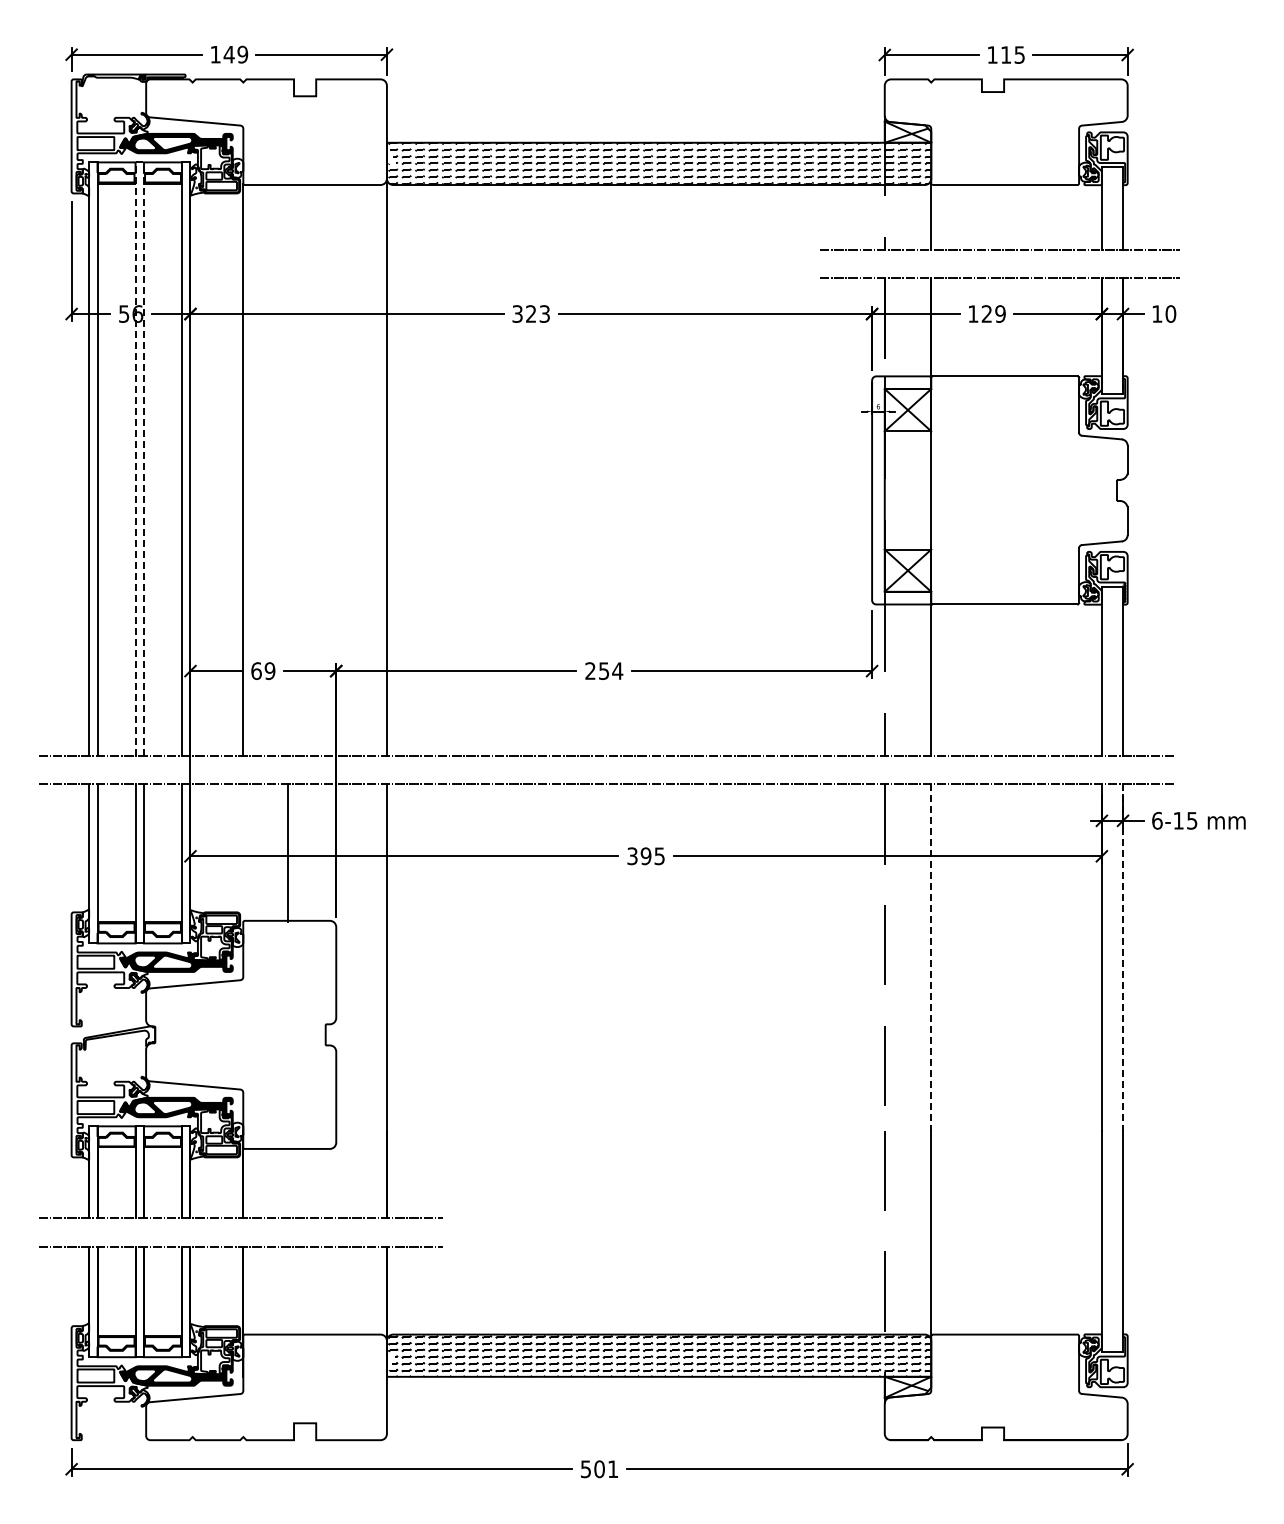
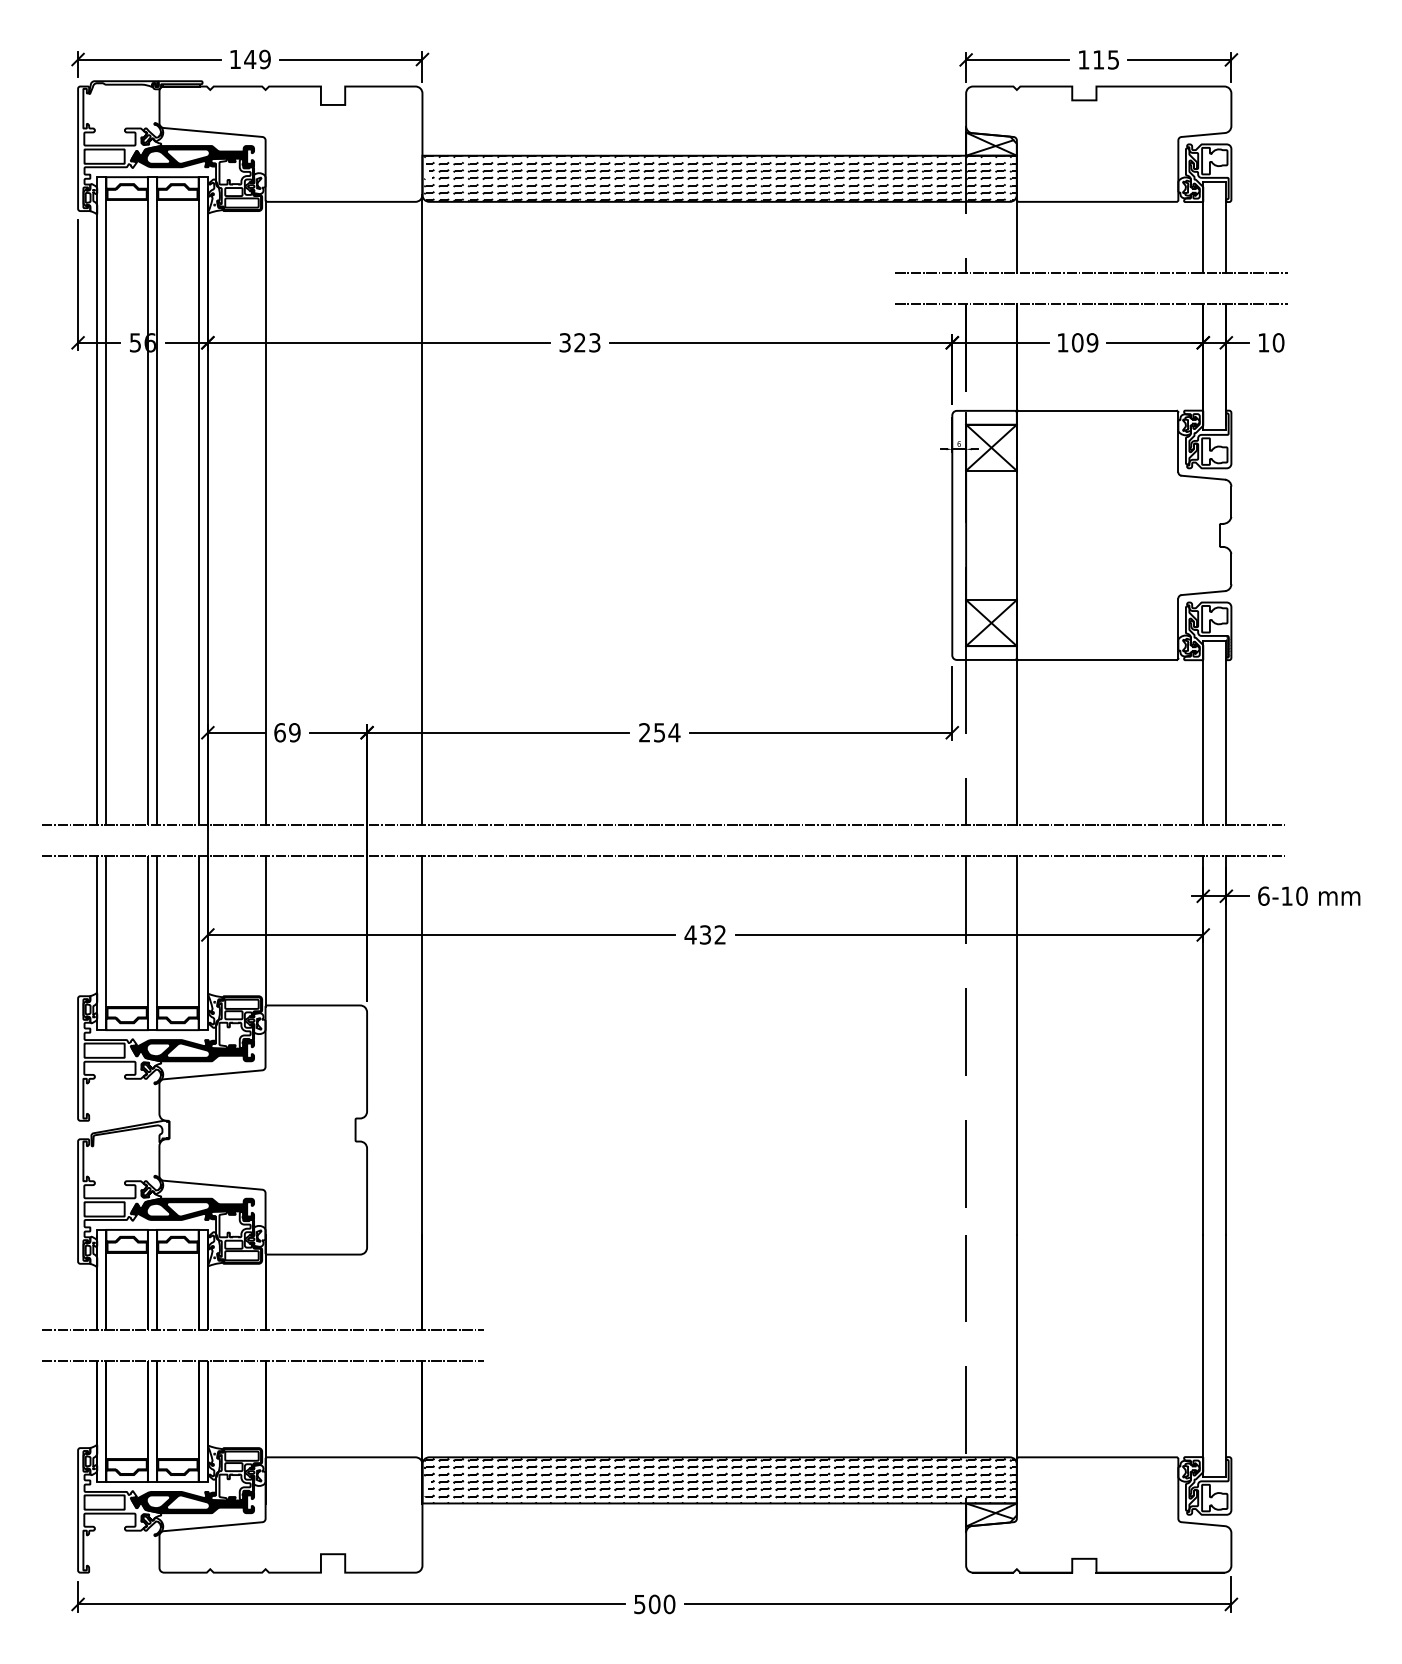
line: (140, 162) -> (153, 177), dashed -> solid
text: (986, 313) -> (1077, 342), 129 -> 109
text: (1192, 820) -> (1302, 895), 6-15 -> 6-10
line: (288, 852) -> (265, 930), moved
text: (645, 856) -> (704, 935), 395 -> 432
line: (931, 957) -> (1017, 1045), dashed -> solid
line: (1123, 957) -> (1226, 1045), dashed -> solid
text: (612, 1469) -> (668, 1604), 501 -> 500

